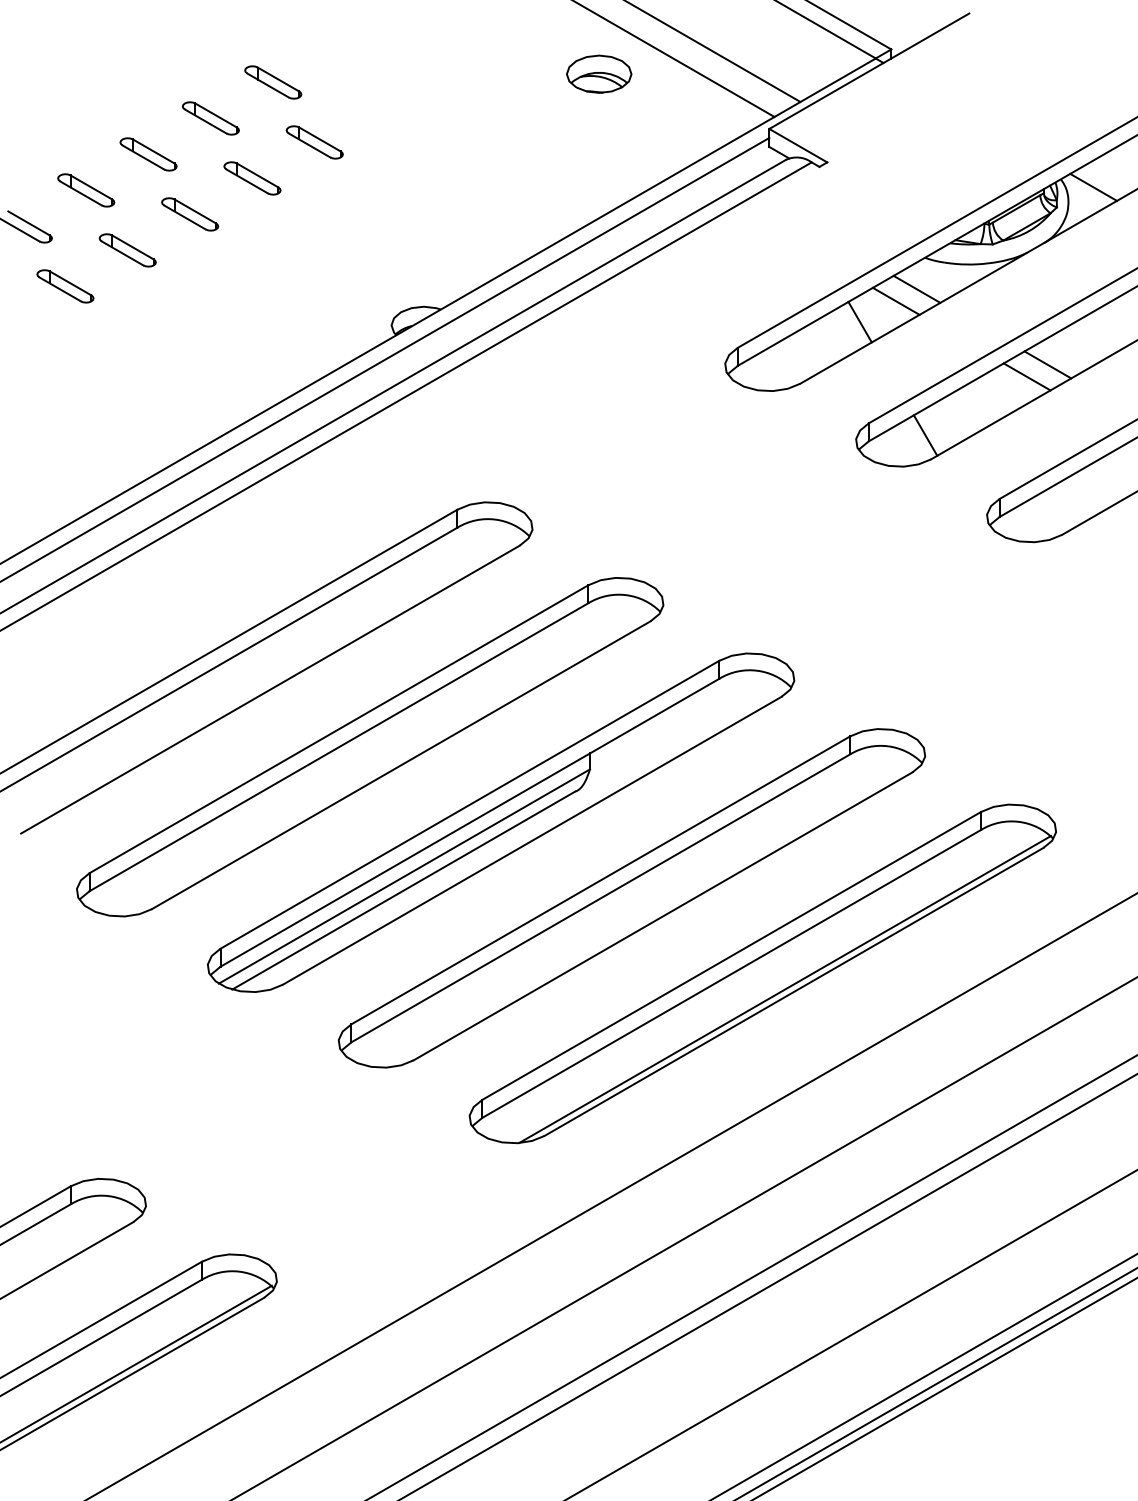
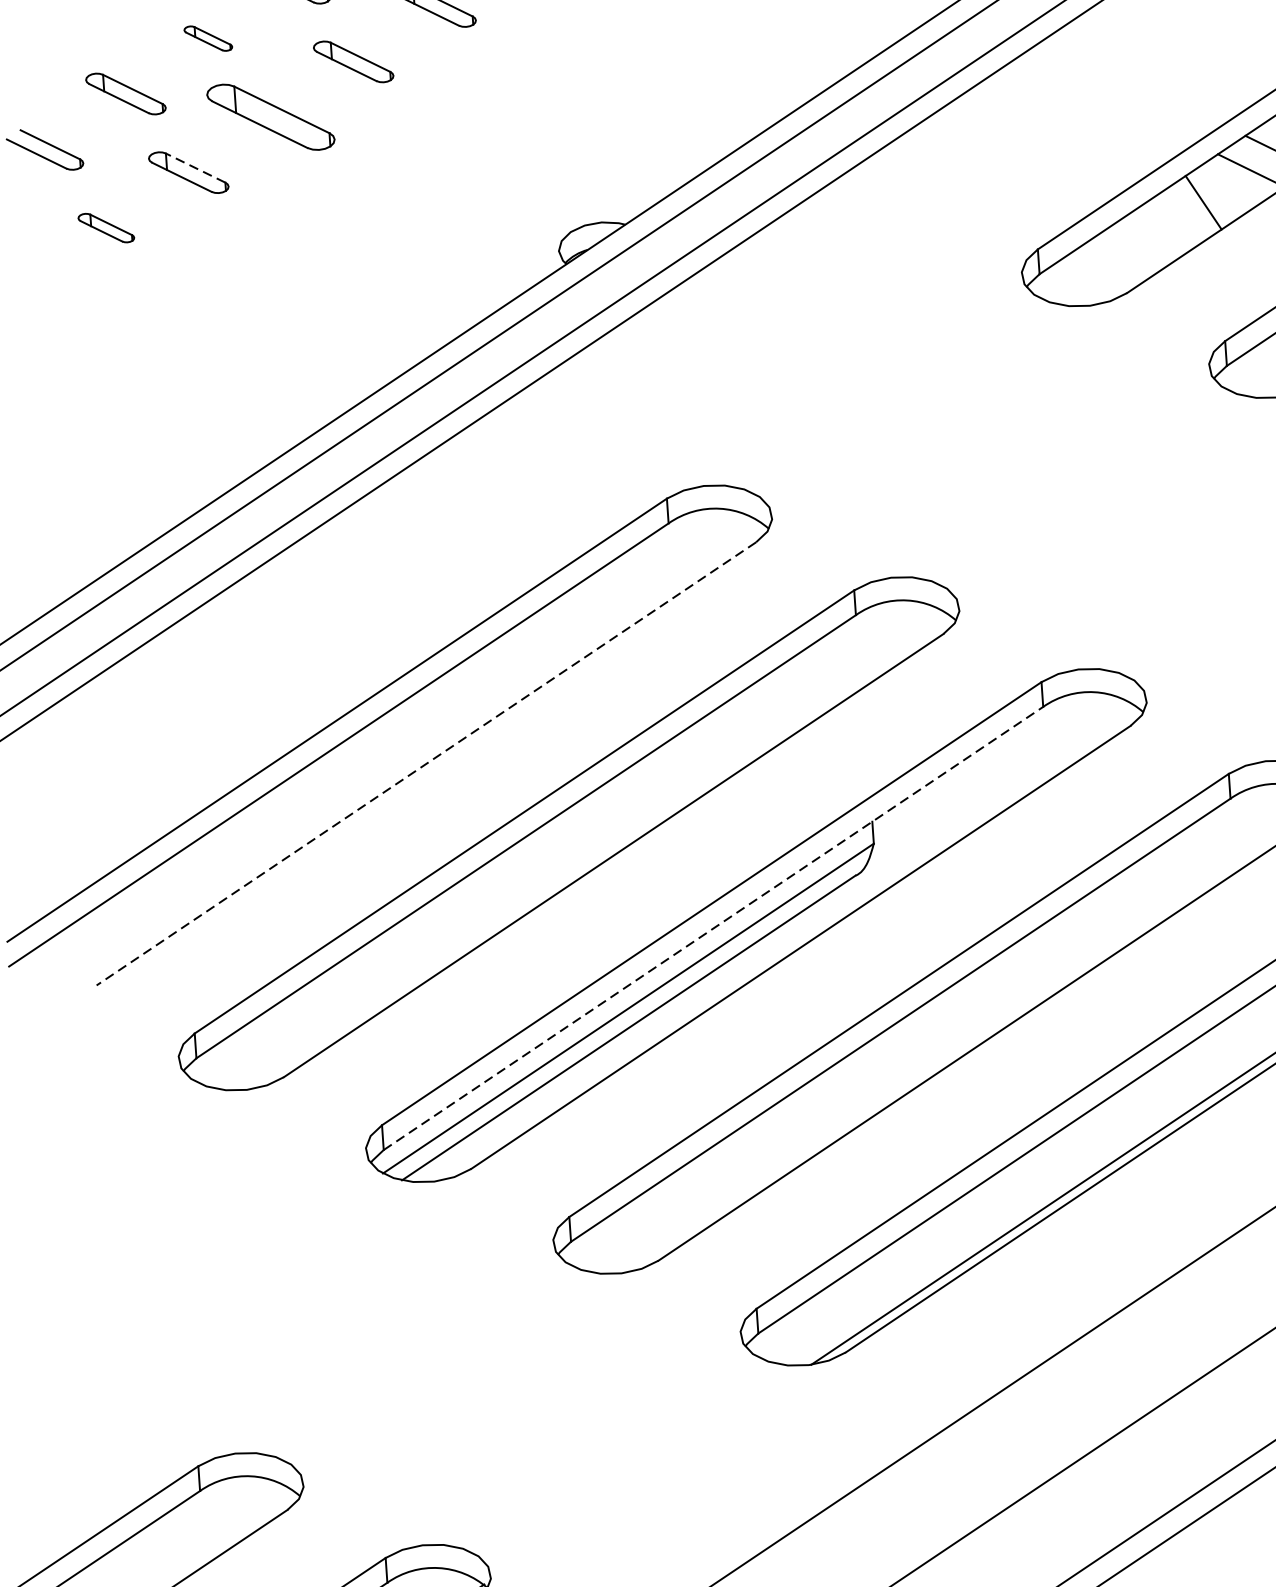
part: (148, 154) -> (208, 38), size x0.6
part: (190, 214) -> (271, 117), size x1.6
line: (132, 247) -> (194, 168), solid -> dashed
part: (65, 286) -> (106, 228), size x0.7
line: (270, 689) -> (426, 763), solid -> dashed
line: (469, 822) -> (712, 928), solid -> dashed

